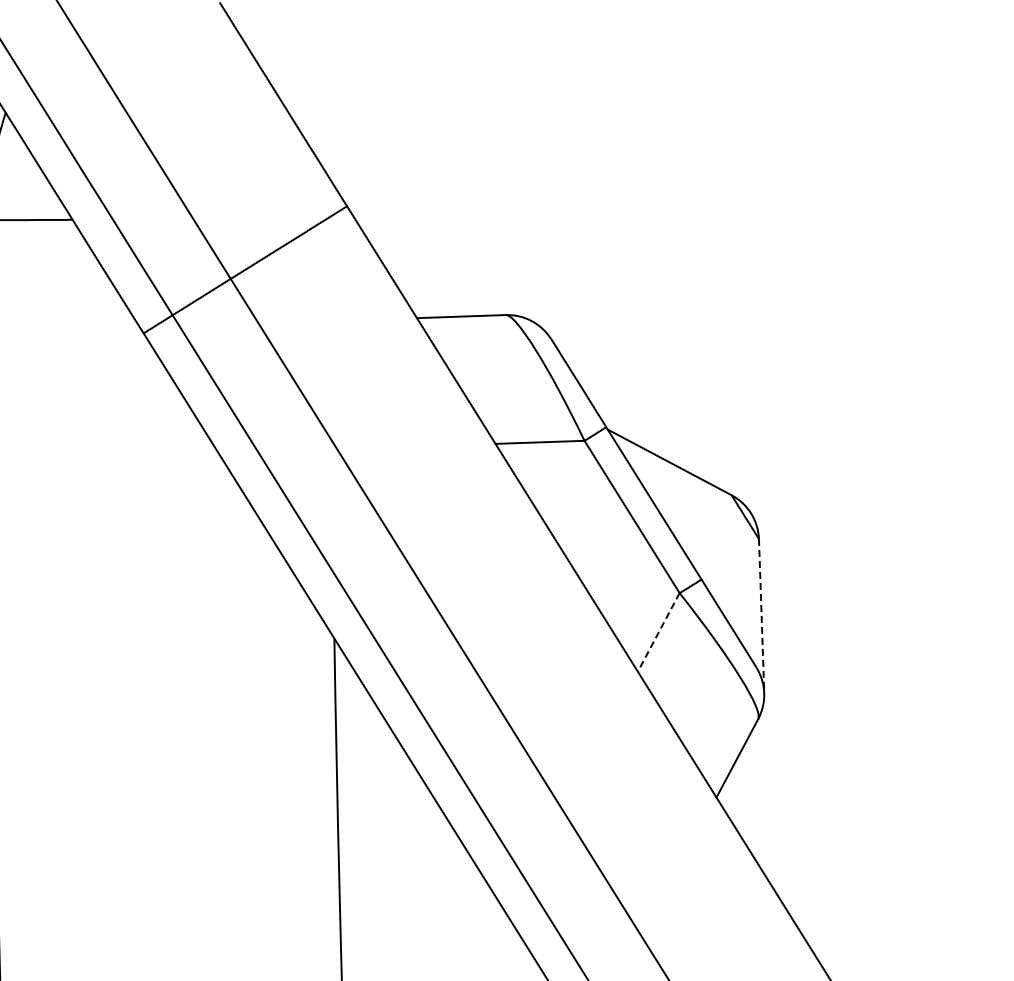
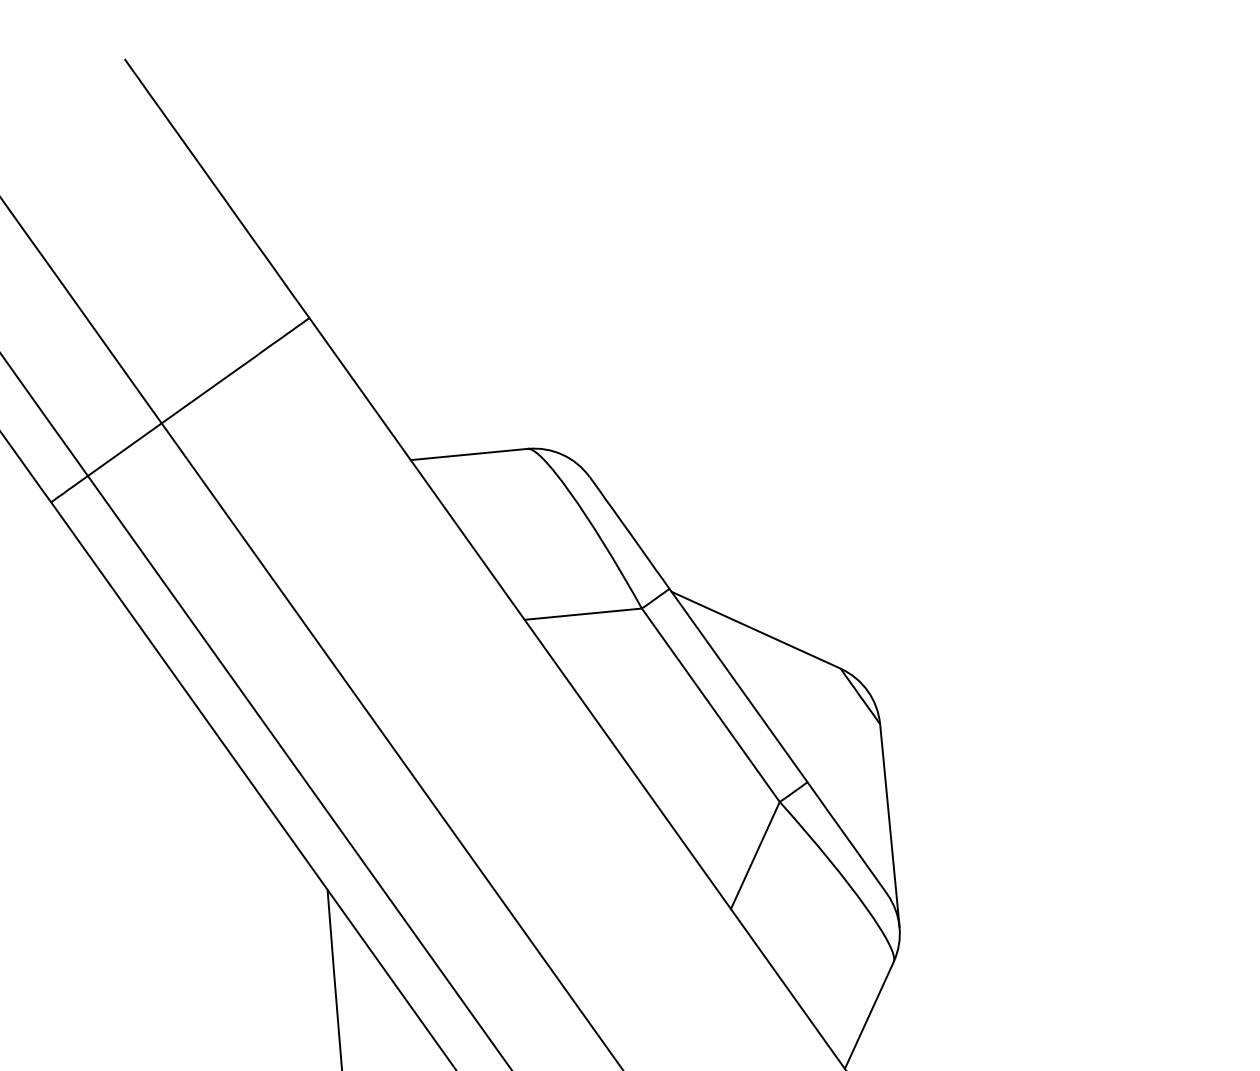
line: (761, 616) -> (889, 826), dashed -> solid
line: (658, 632) -> (755, 855), dashed -> solid

